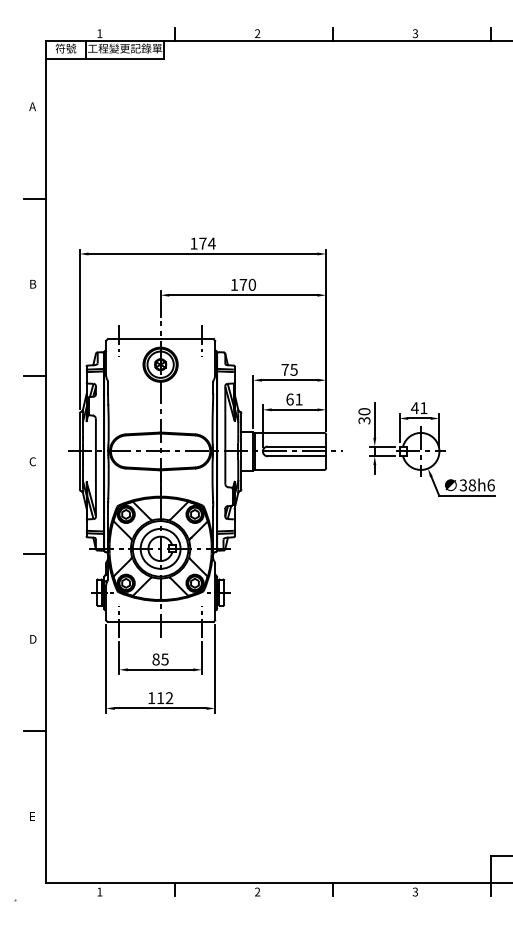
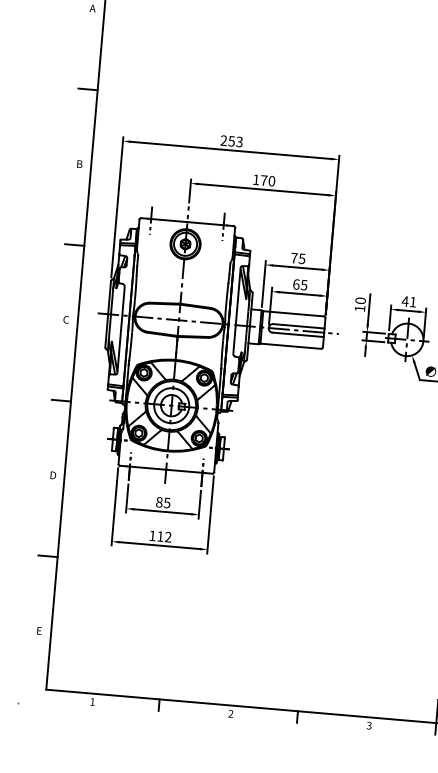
text: (202, 243) -> (231, 141), 174 -> 253
text: (298, 399) -> (303, 285), 61 -> 65
text: (364, 420) -> (360, 308), 30 -> 10

